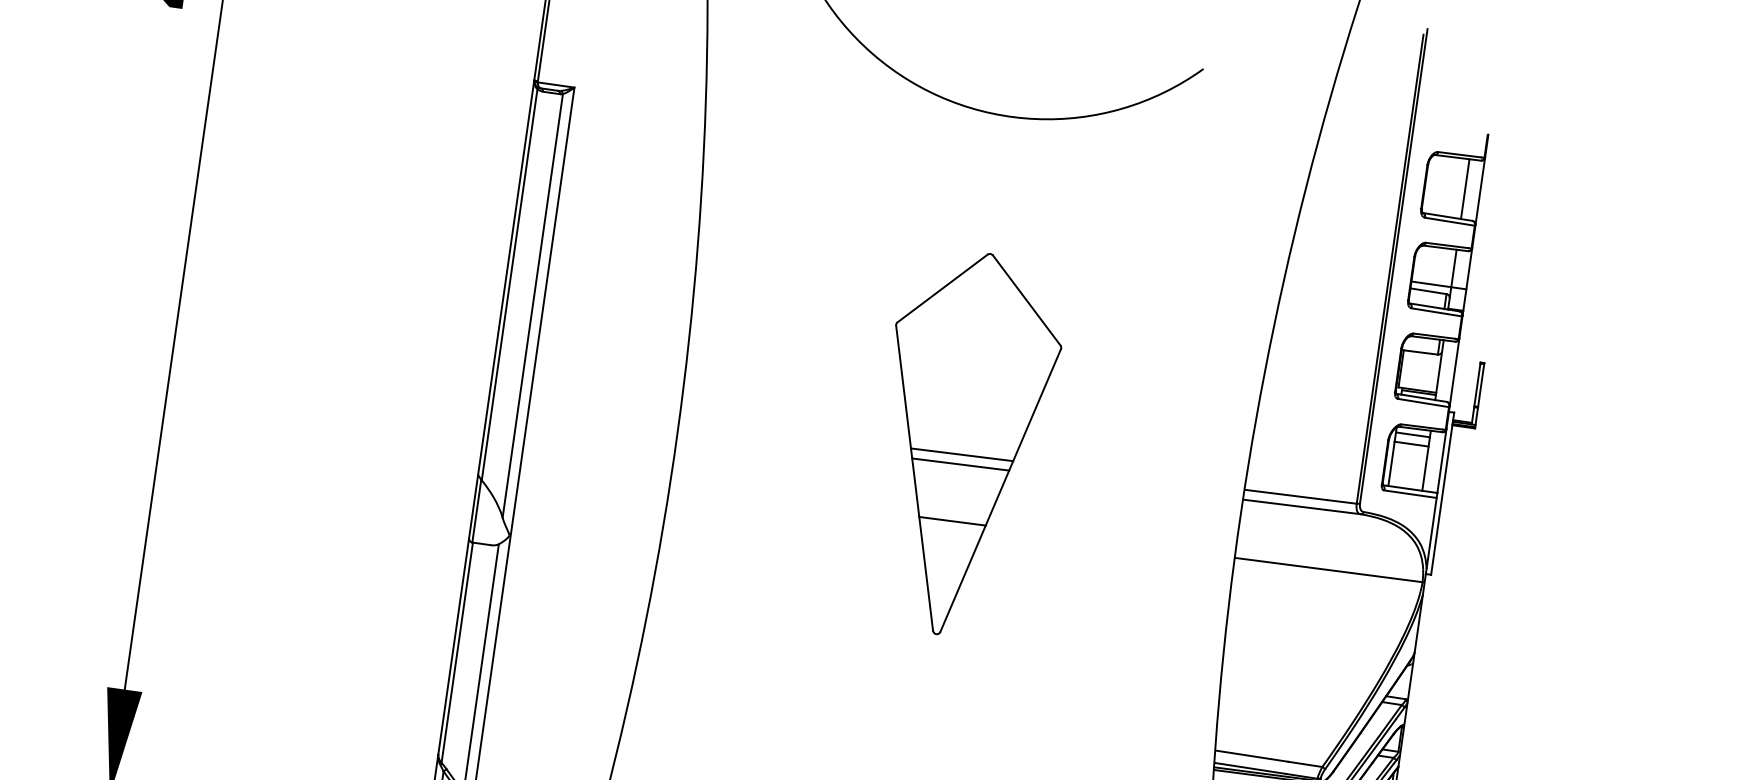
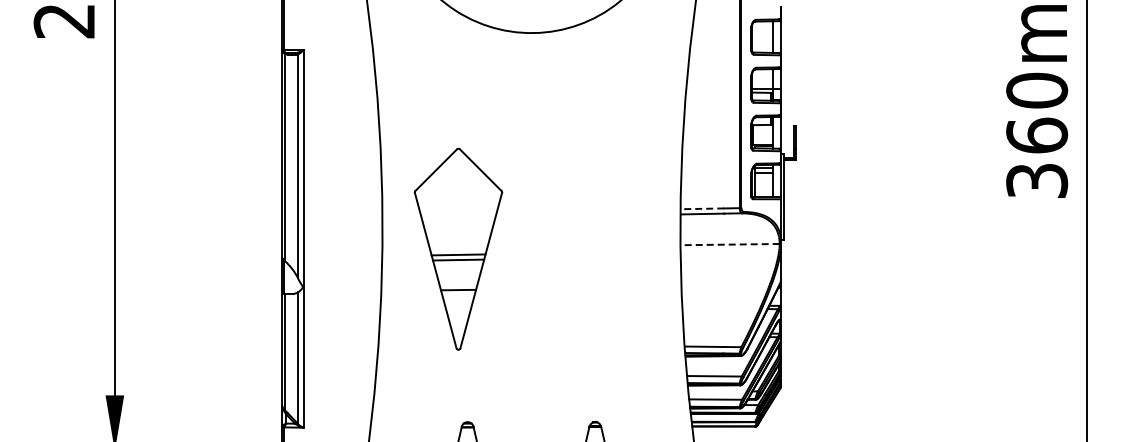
part: (963, 442) -> (458, 248), moved
line: (1286, 494) -> (702, 208), solid -> dashed
line: (1329, 569) -> (730, 244), solid -> dashed

